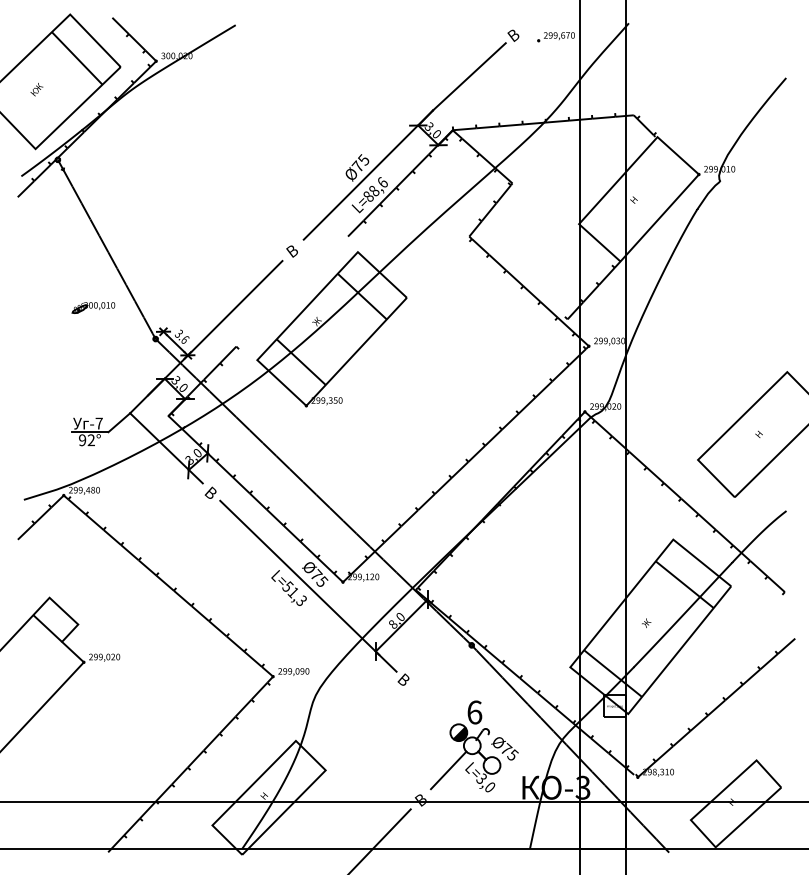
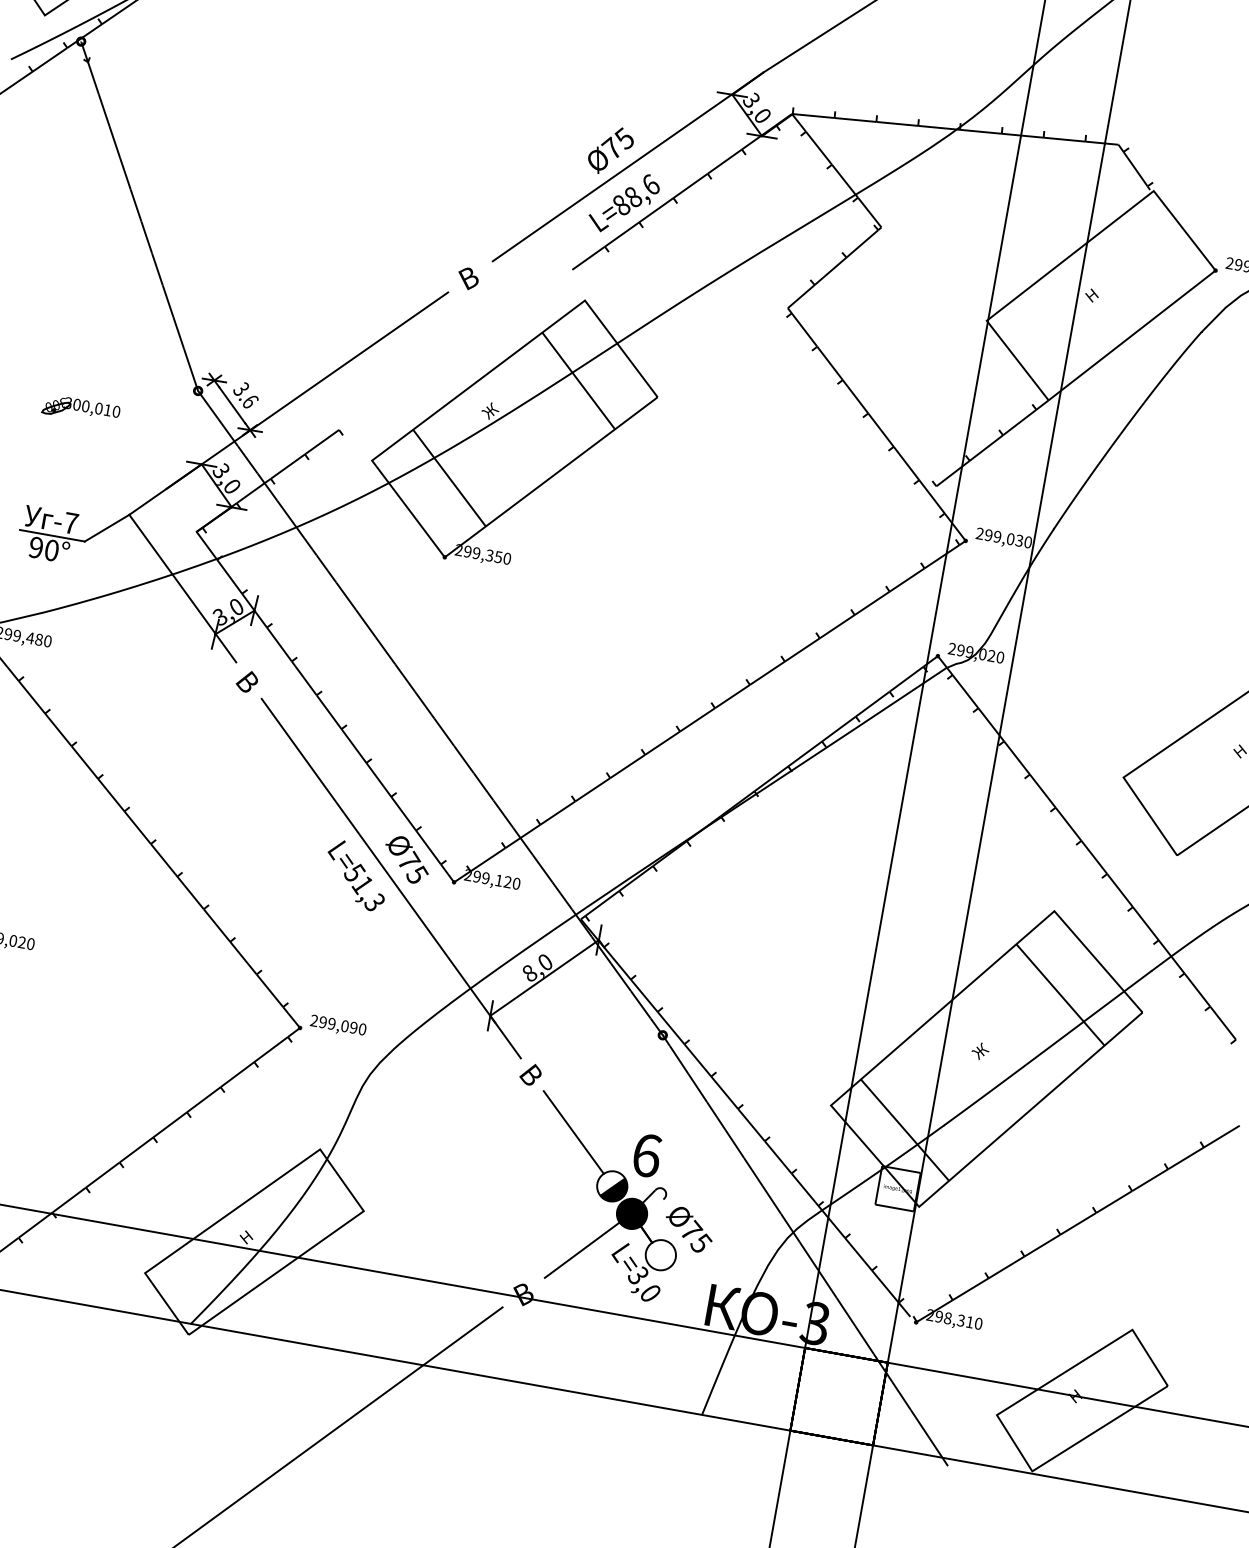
part: (93, 307) -> (80, 409), moved
text: (90, 440) -> (50, 550), 92° -> 90°
line: (432, 706) -> (573, 1131), added
fill: (471, 745) -> (630, 1213), added

